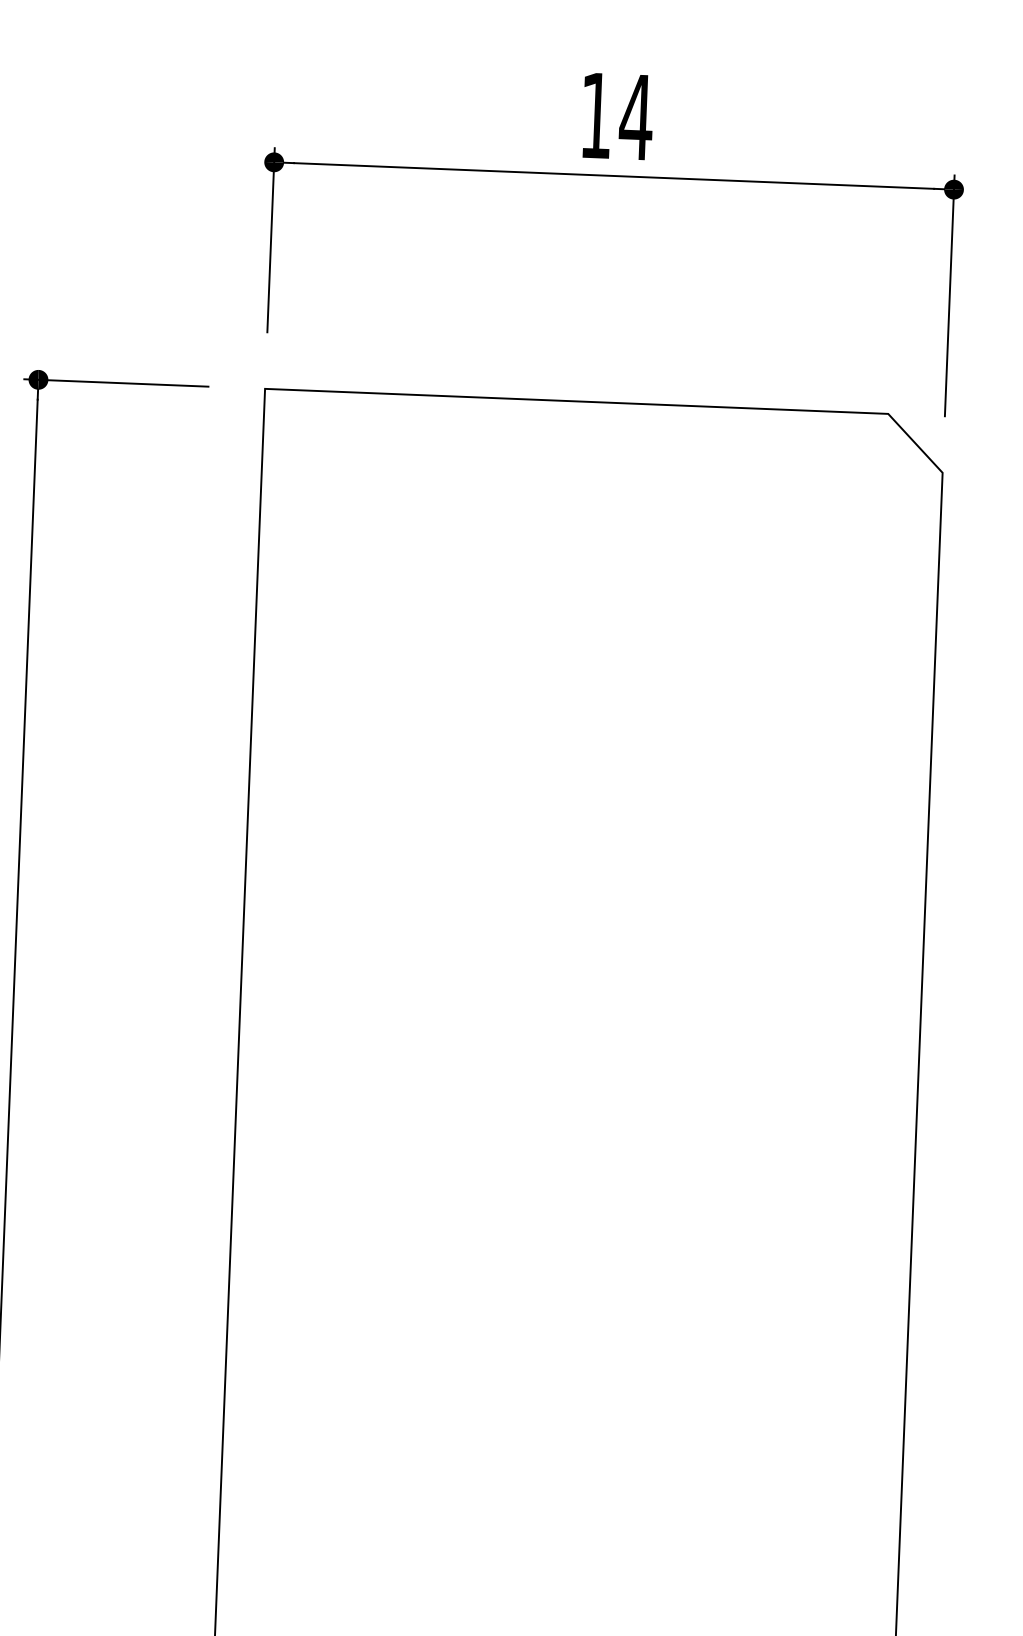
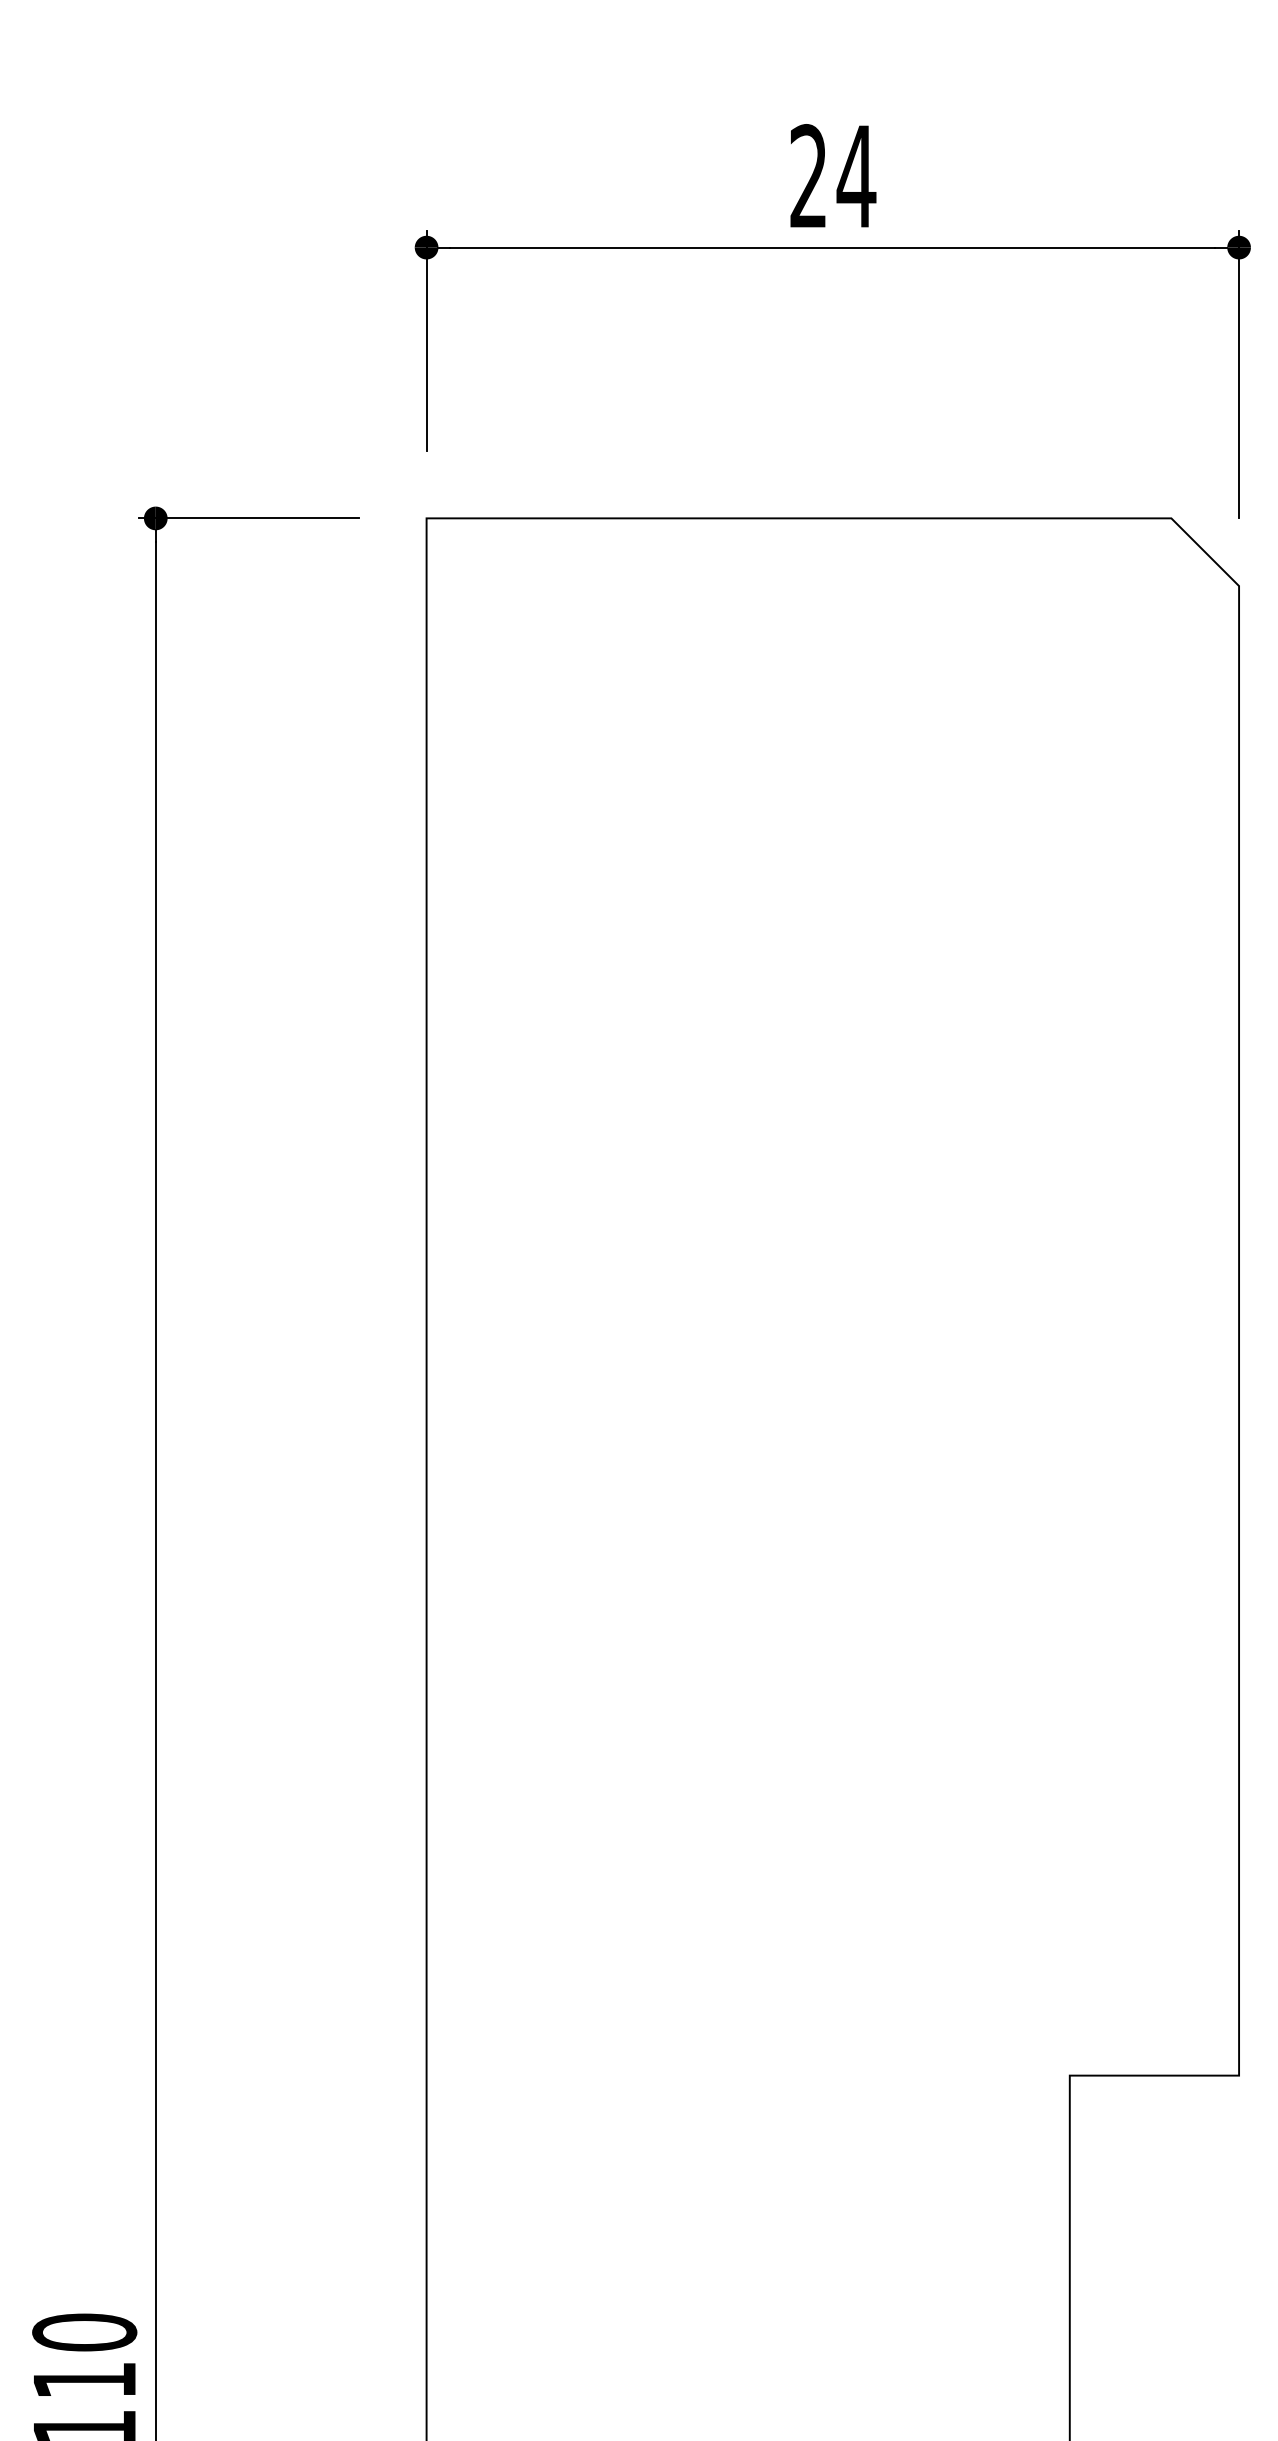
text: (595, 114) -> (807, 175), 14 -> 24

